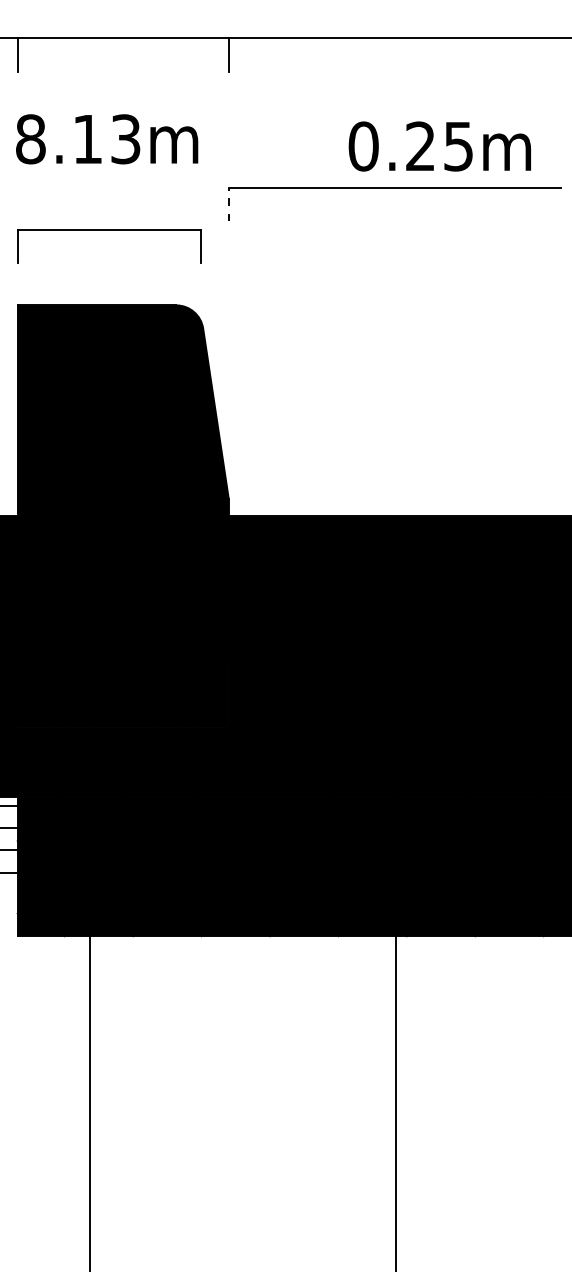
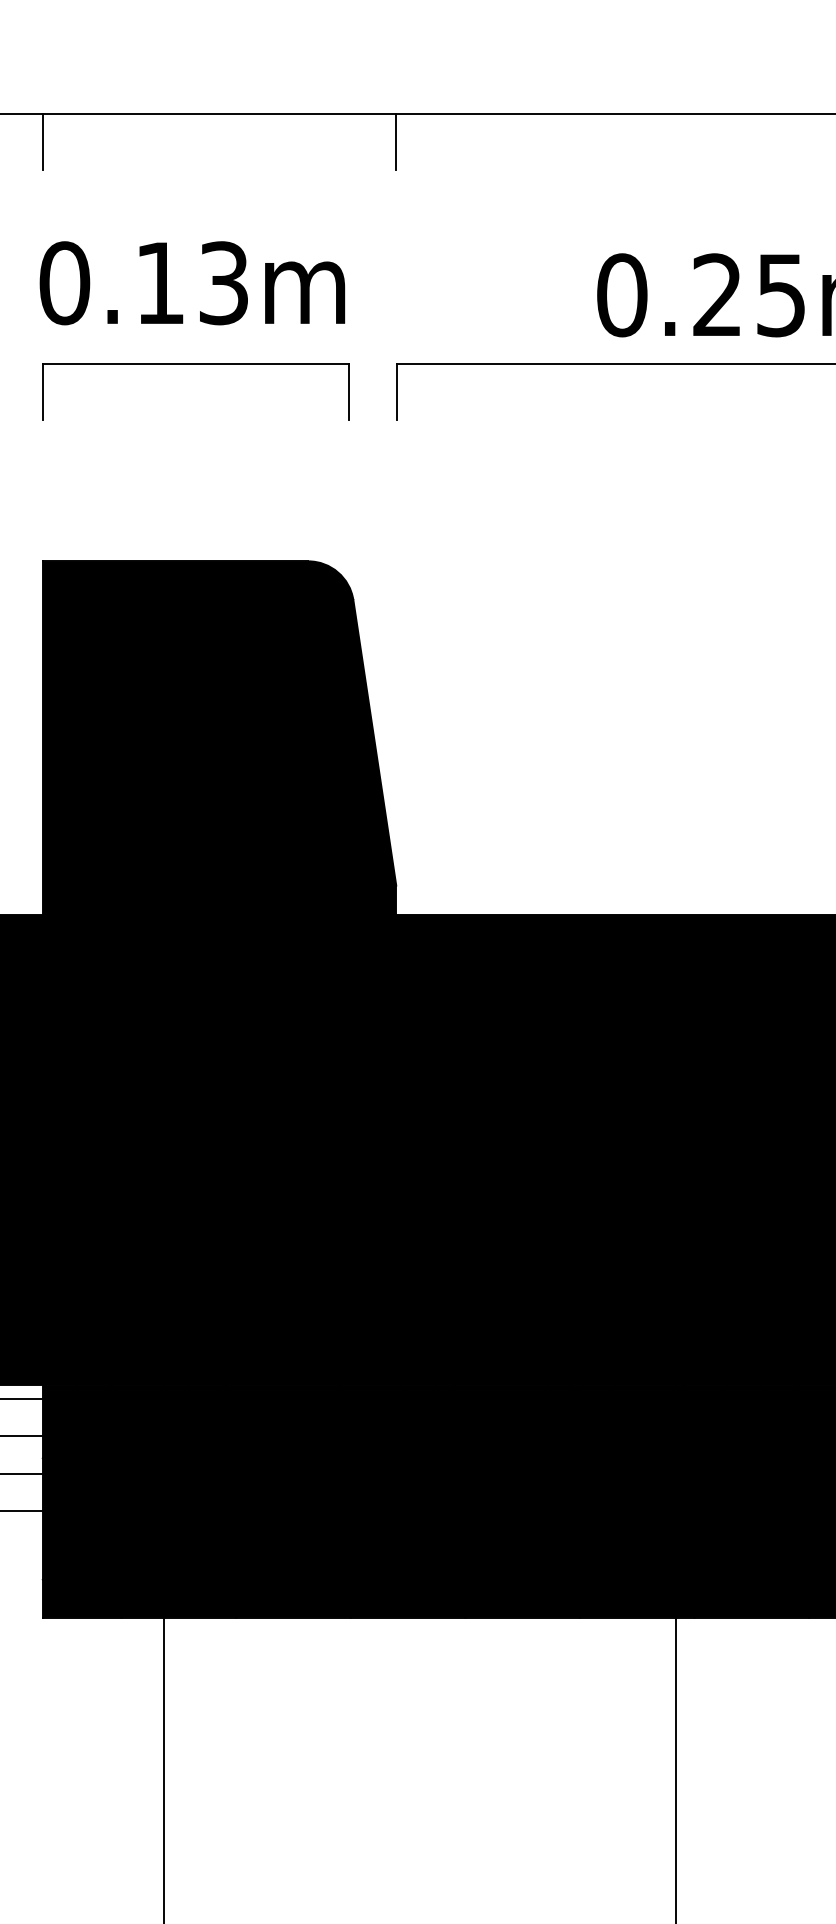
text: (30, 139) -> (64, 283), 8.13m -> 0.13m
line: (229, 204) -> (397, 392), dashed -> solid
part: (109, 230) -> (196, 365), moved

